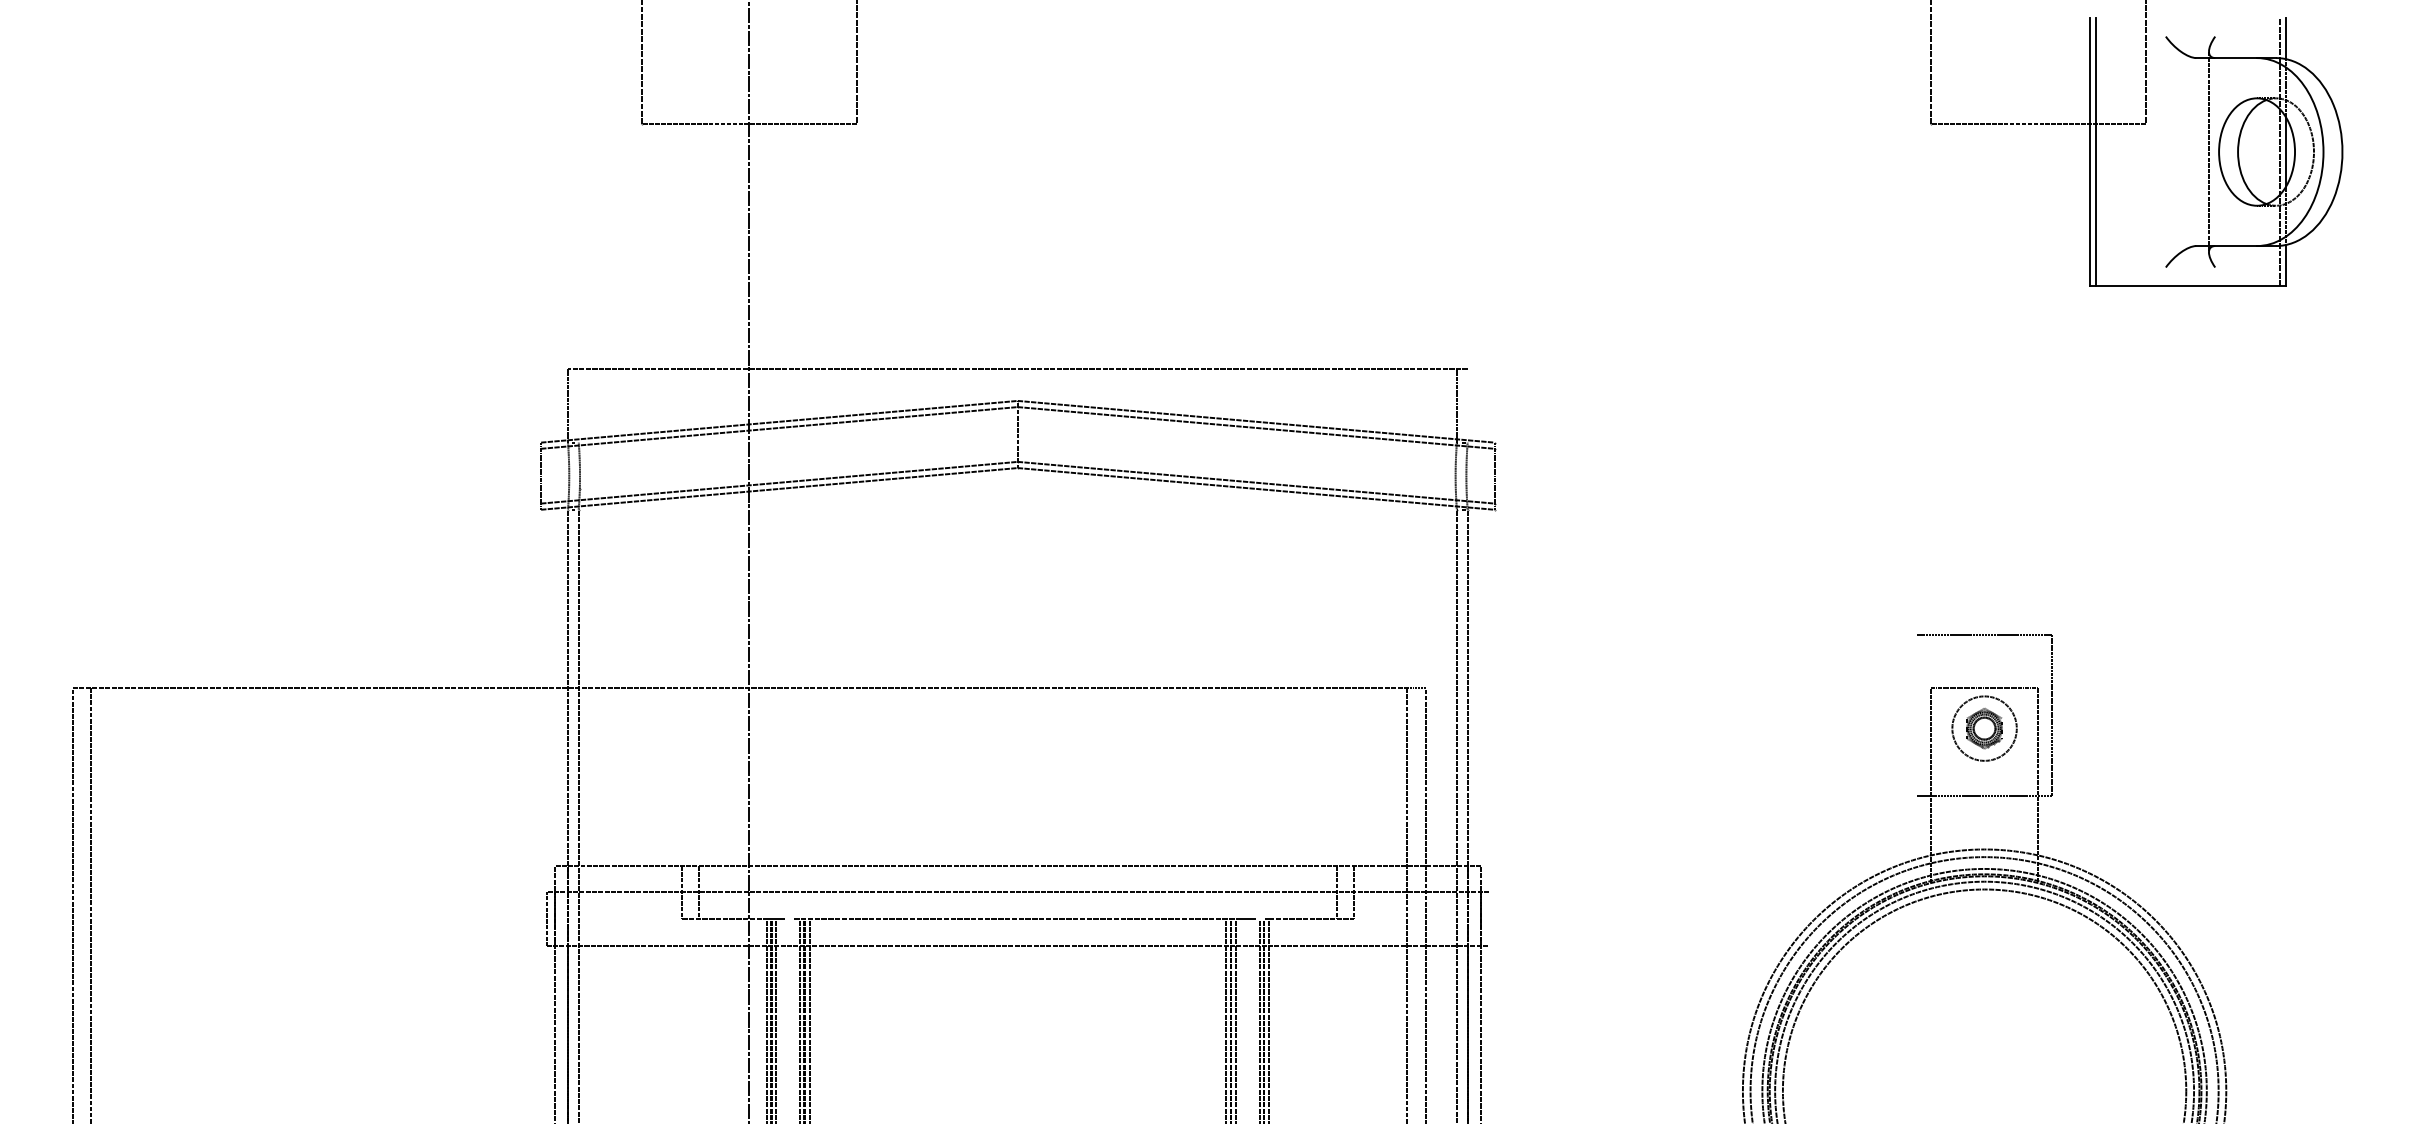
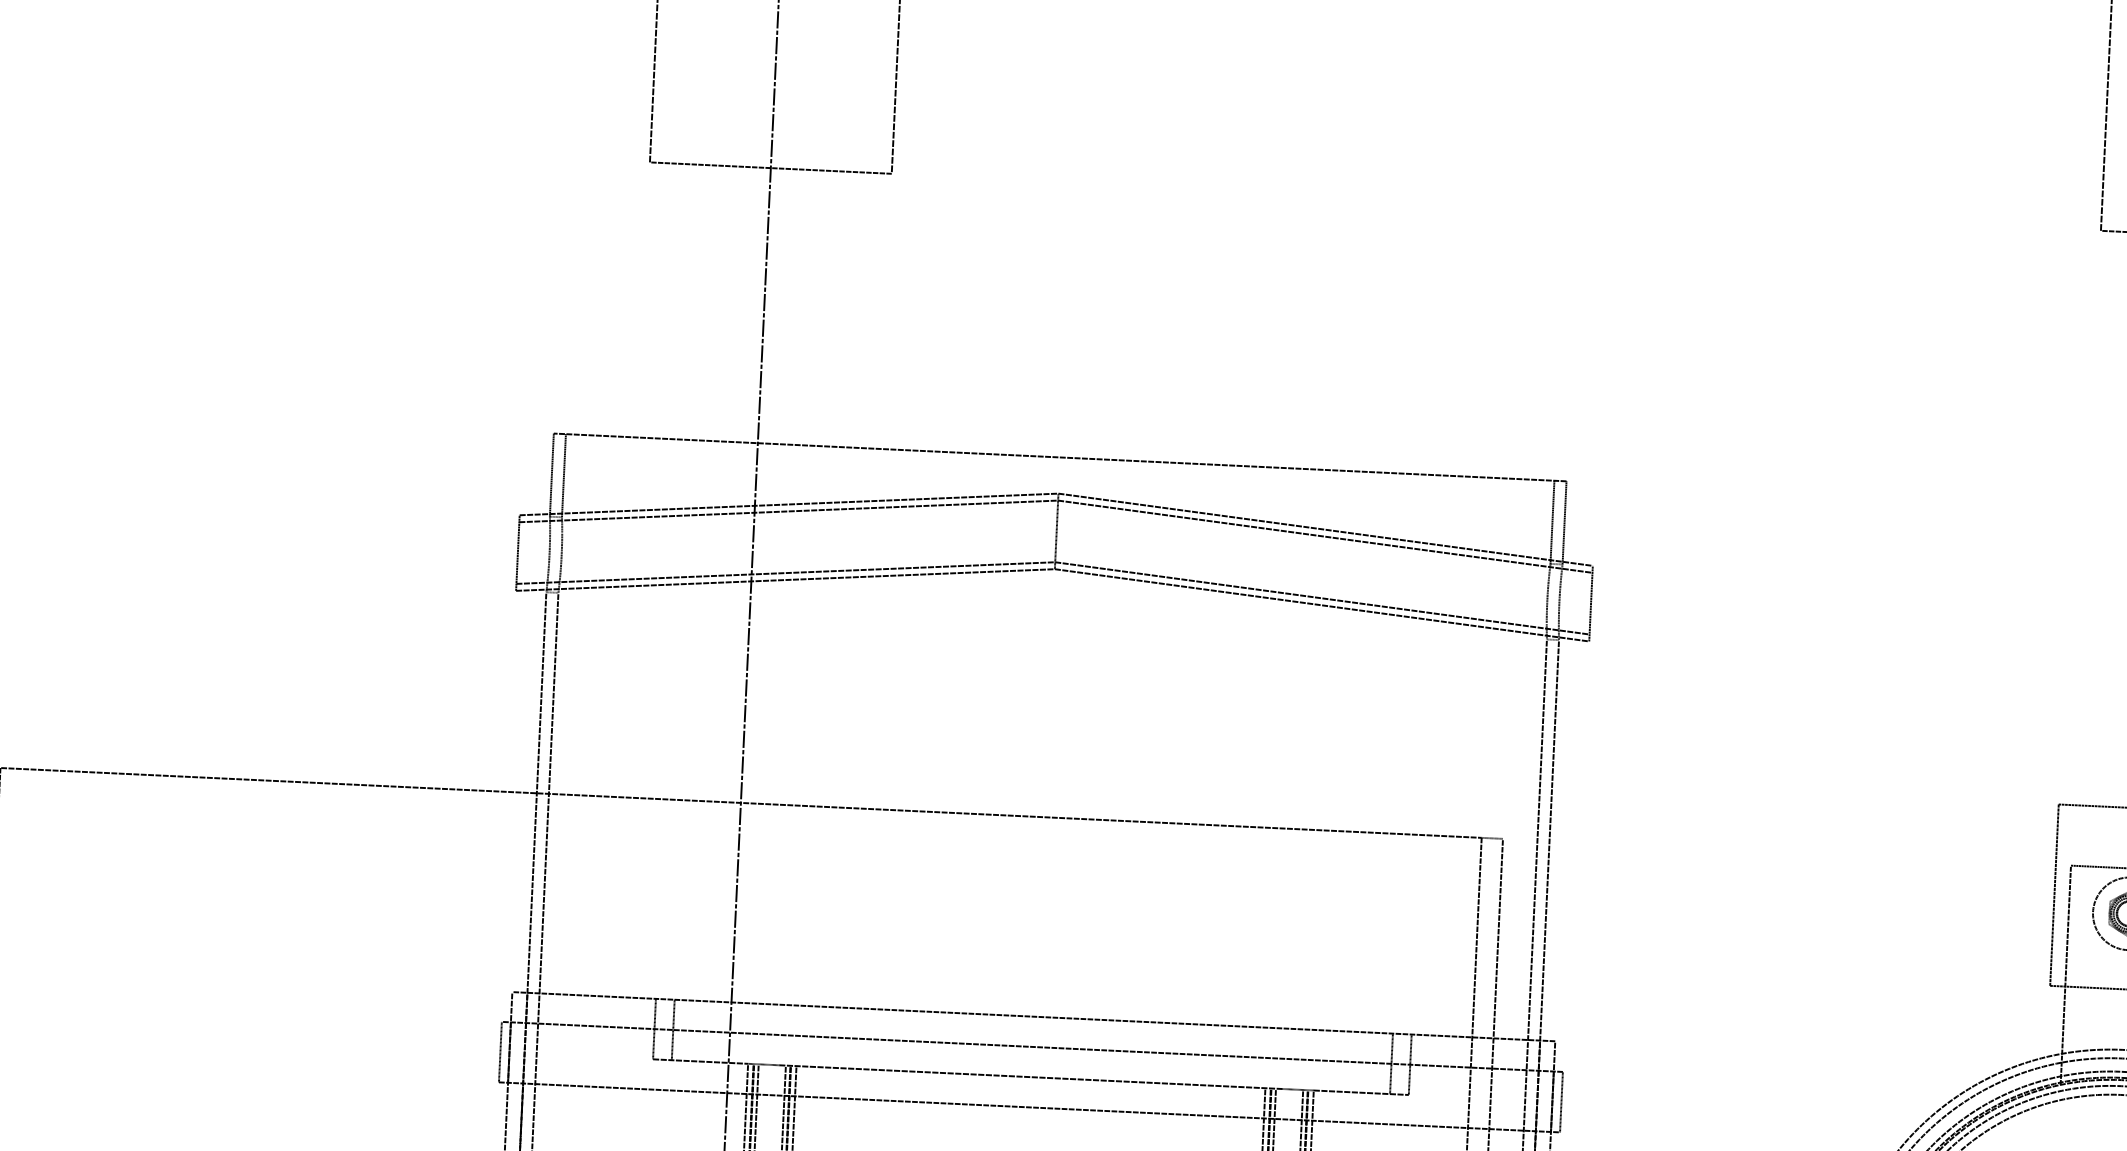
line: (578, 405) -> (563, 475), added
line: (1467, 405) -> (1564, 522), added
line: (1917, 714) -> (2054, 894), added
line: (1489, 919) -> (1561, 1102), added

